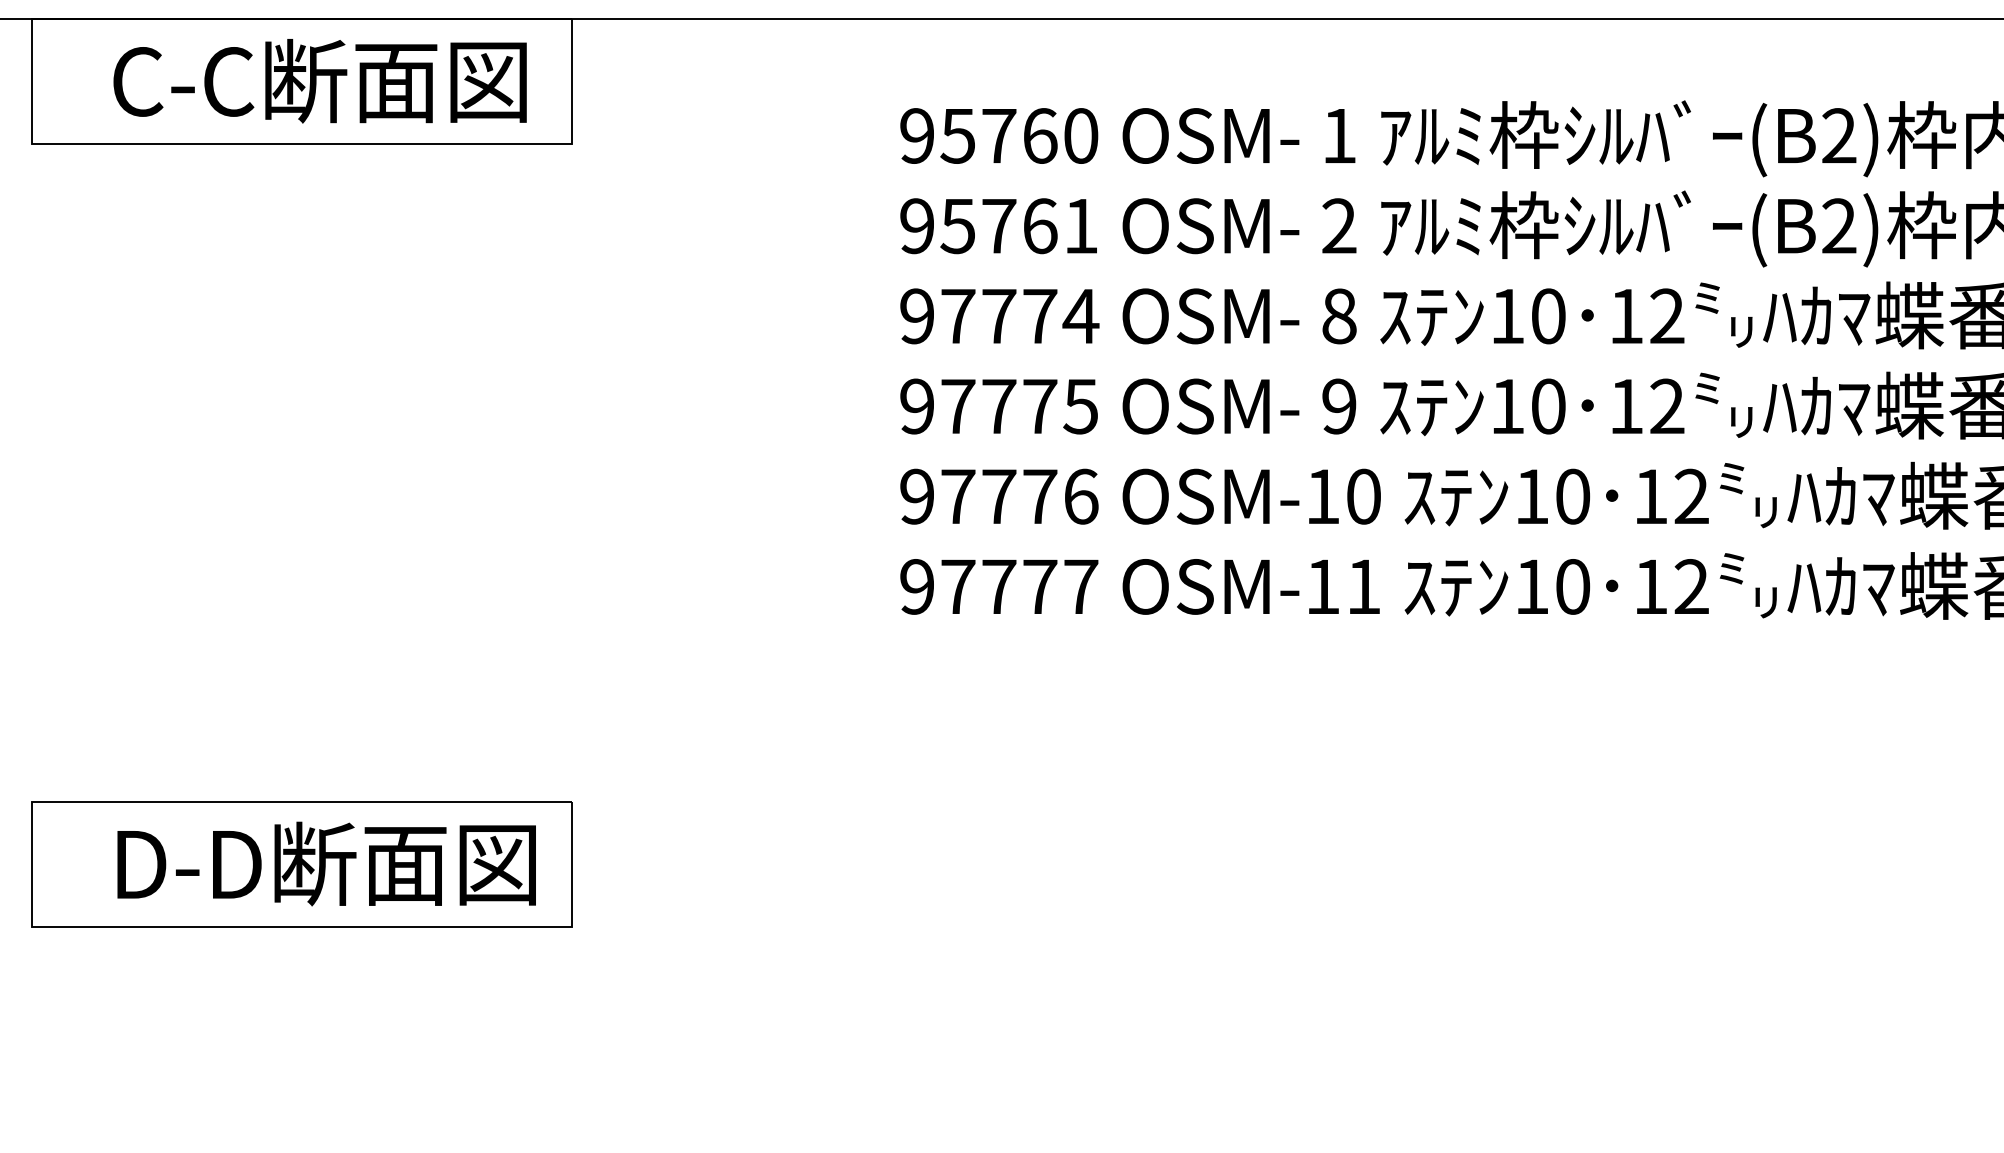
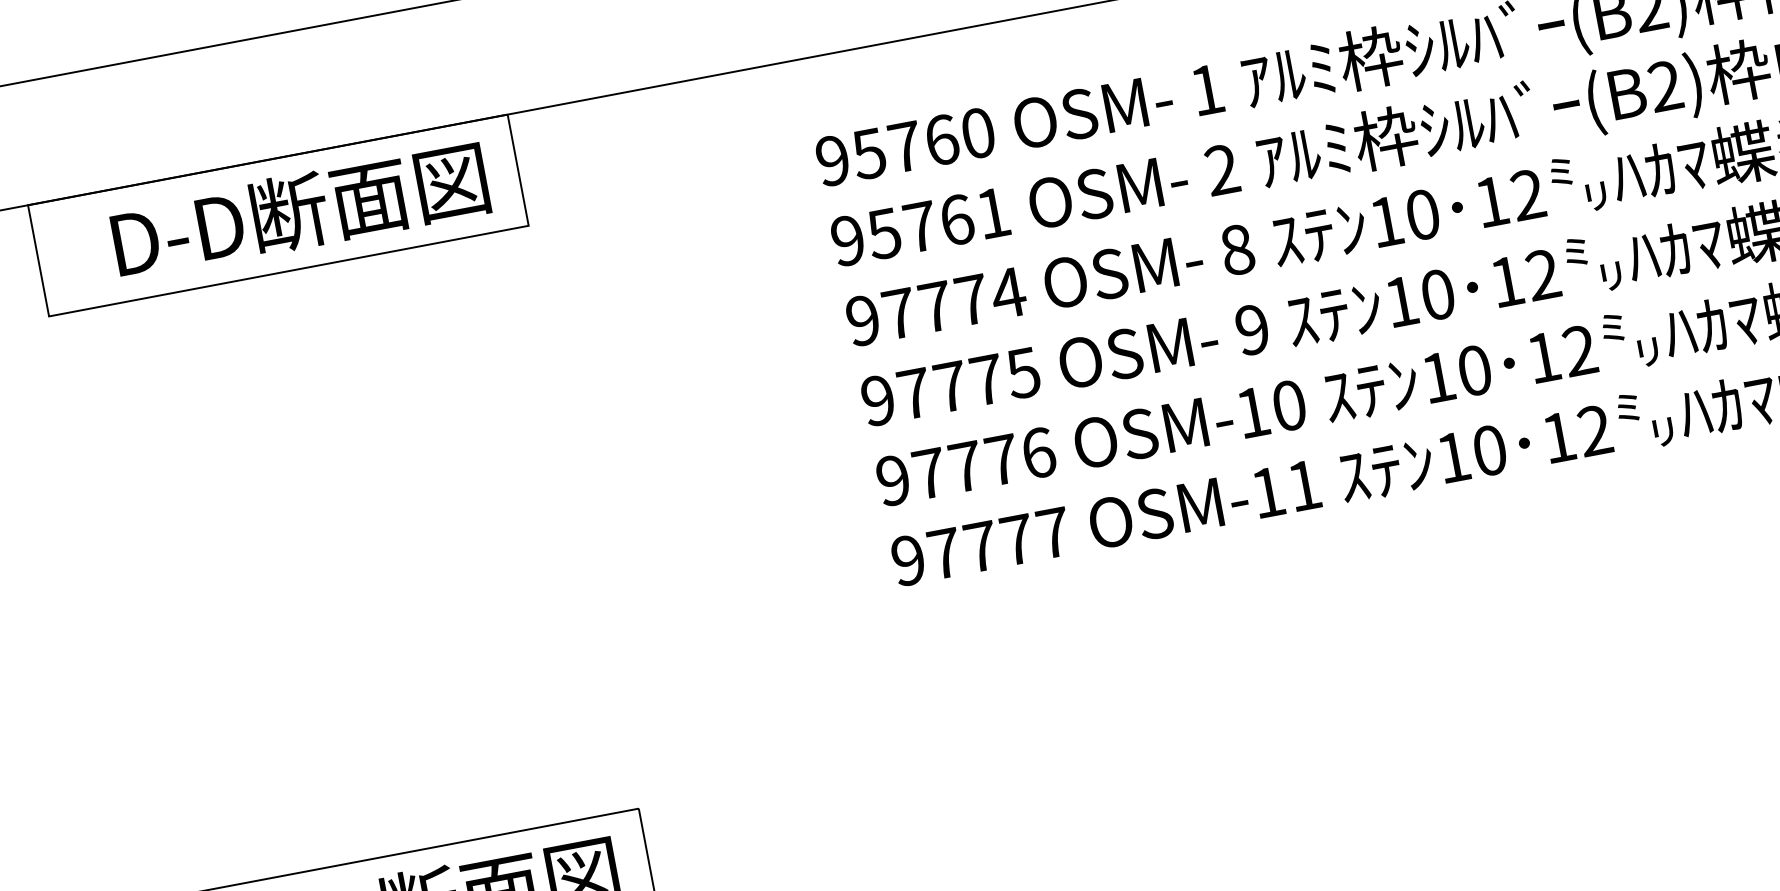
text: (324, 81) -> (298, 211), C-C断面図 -> D-D断面図

